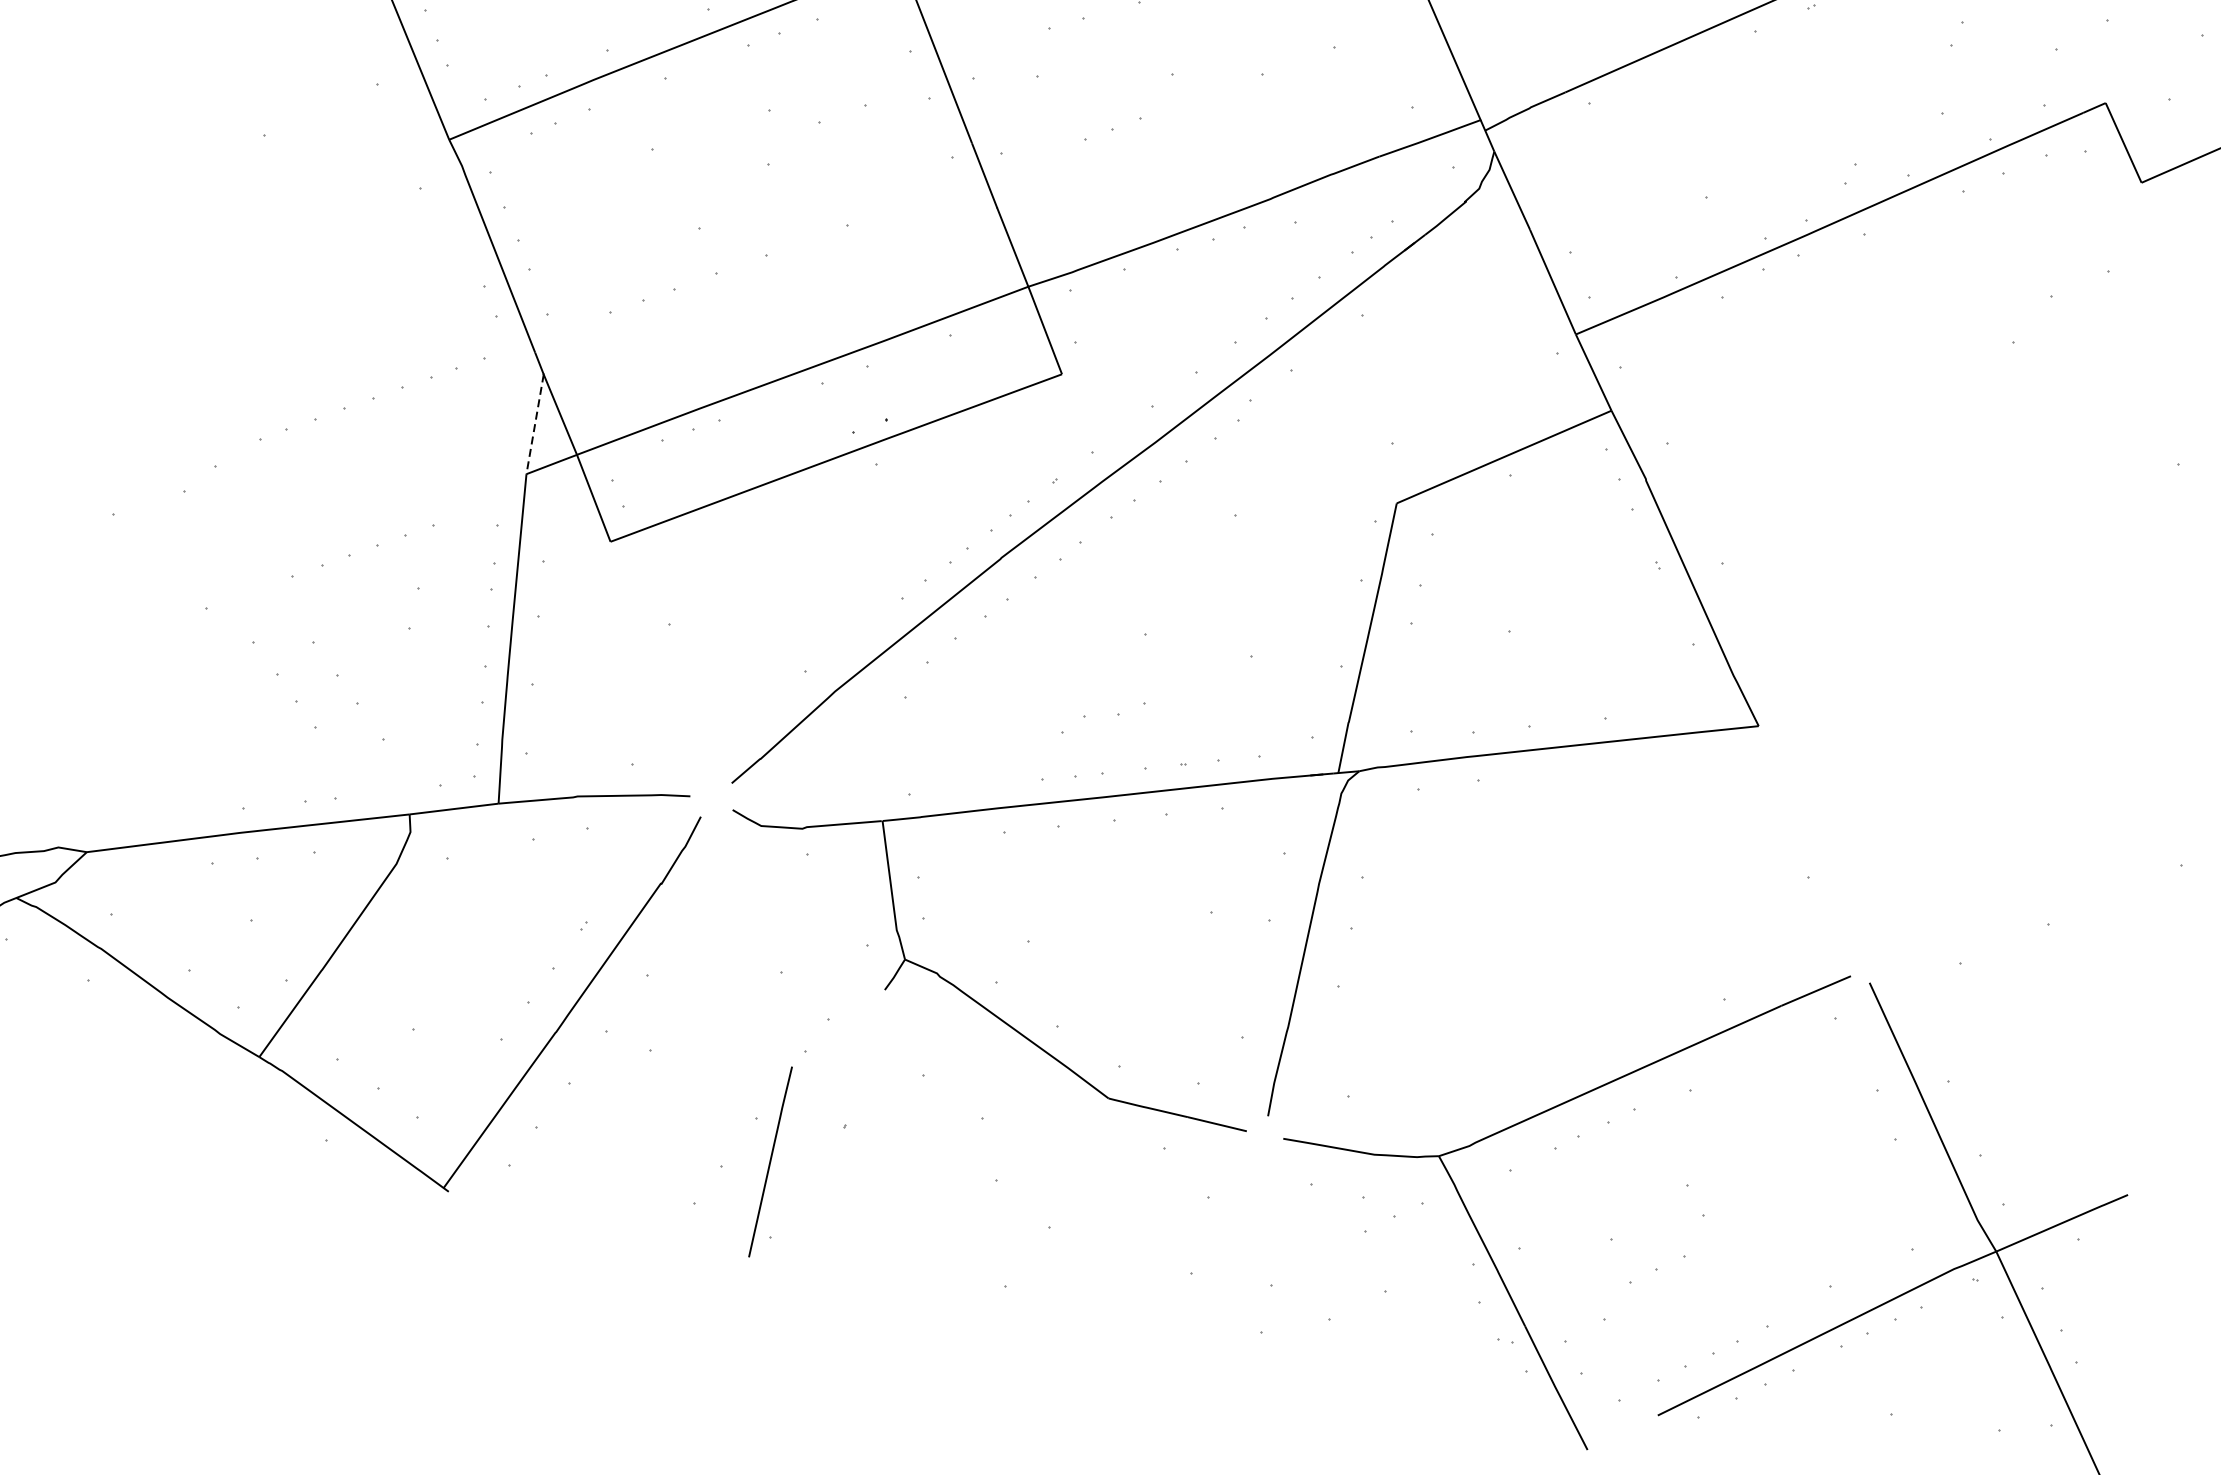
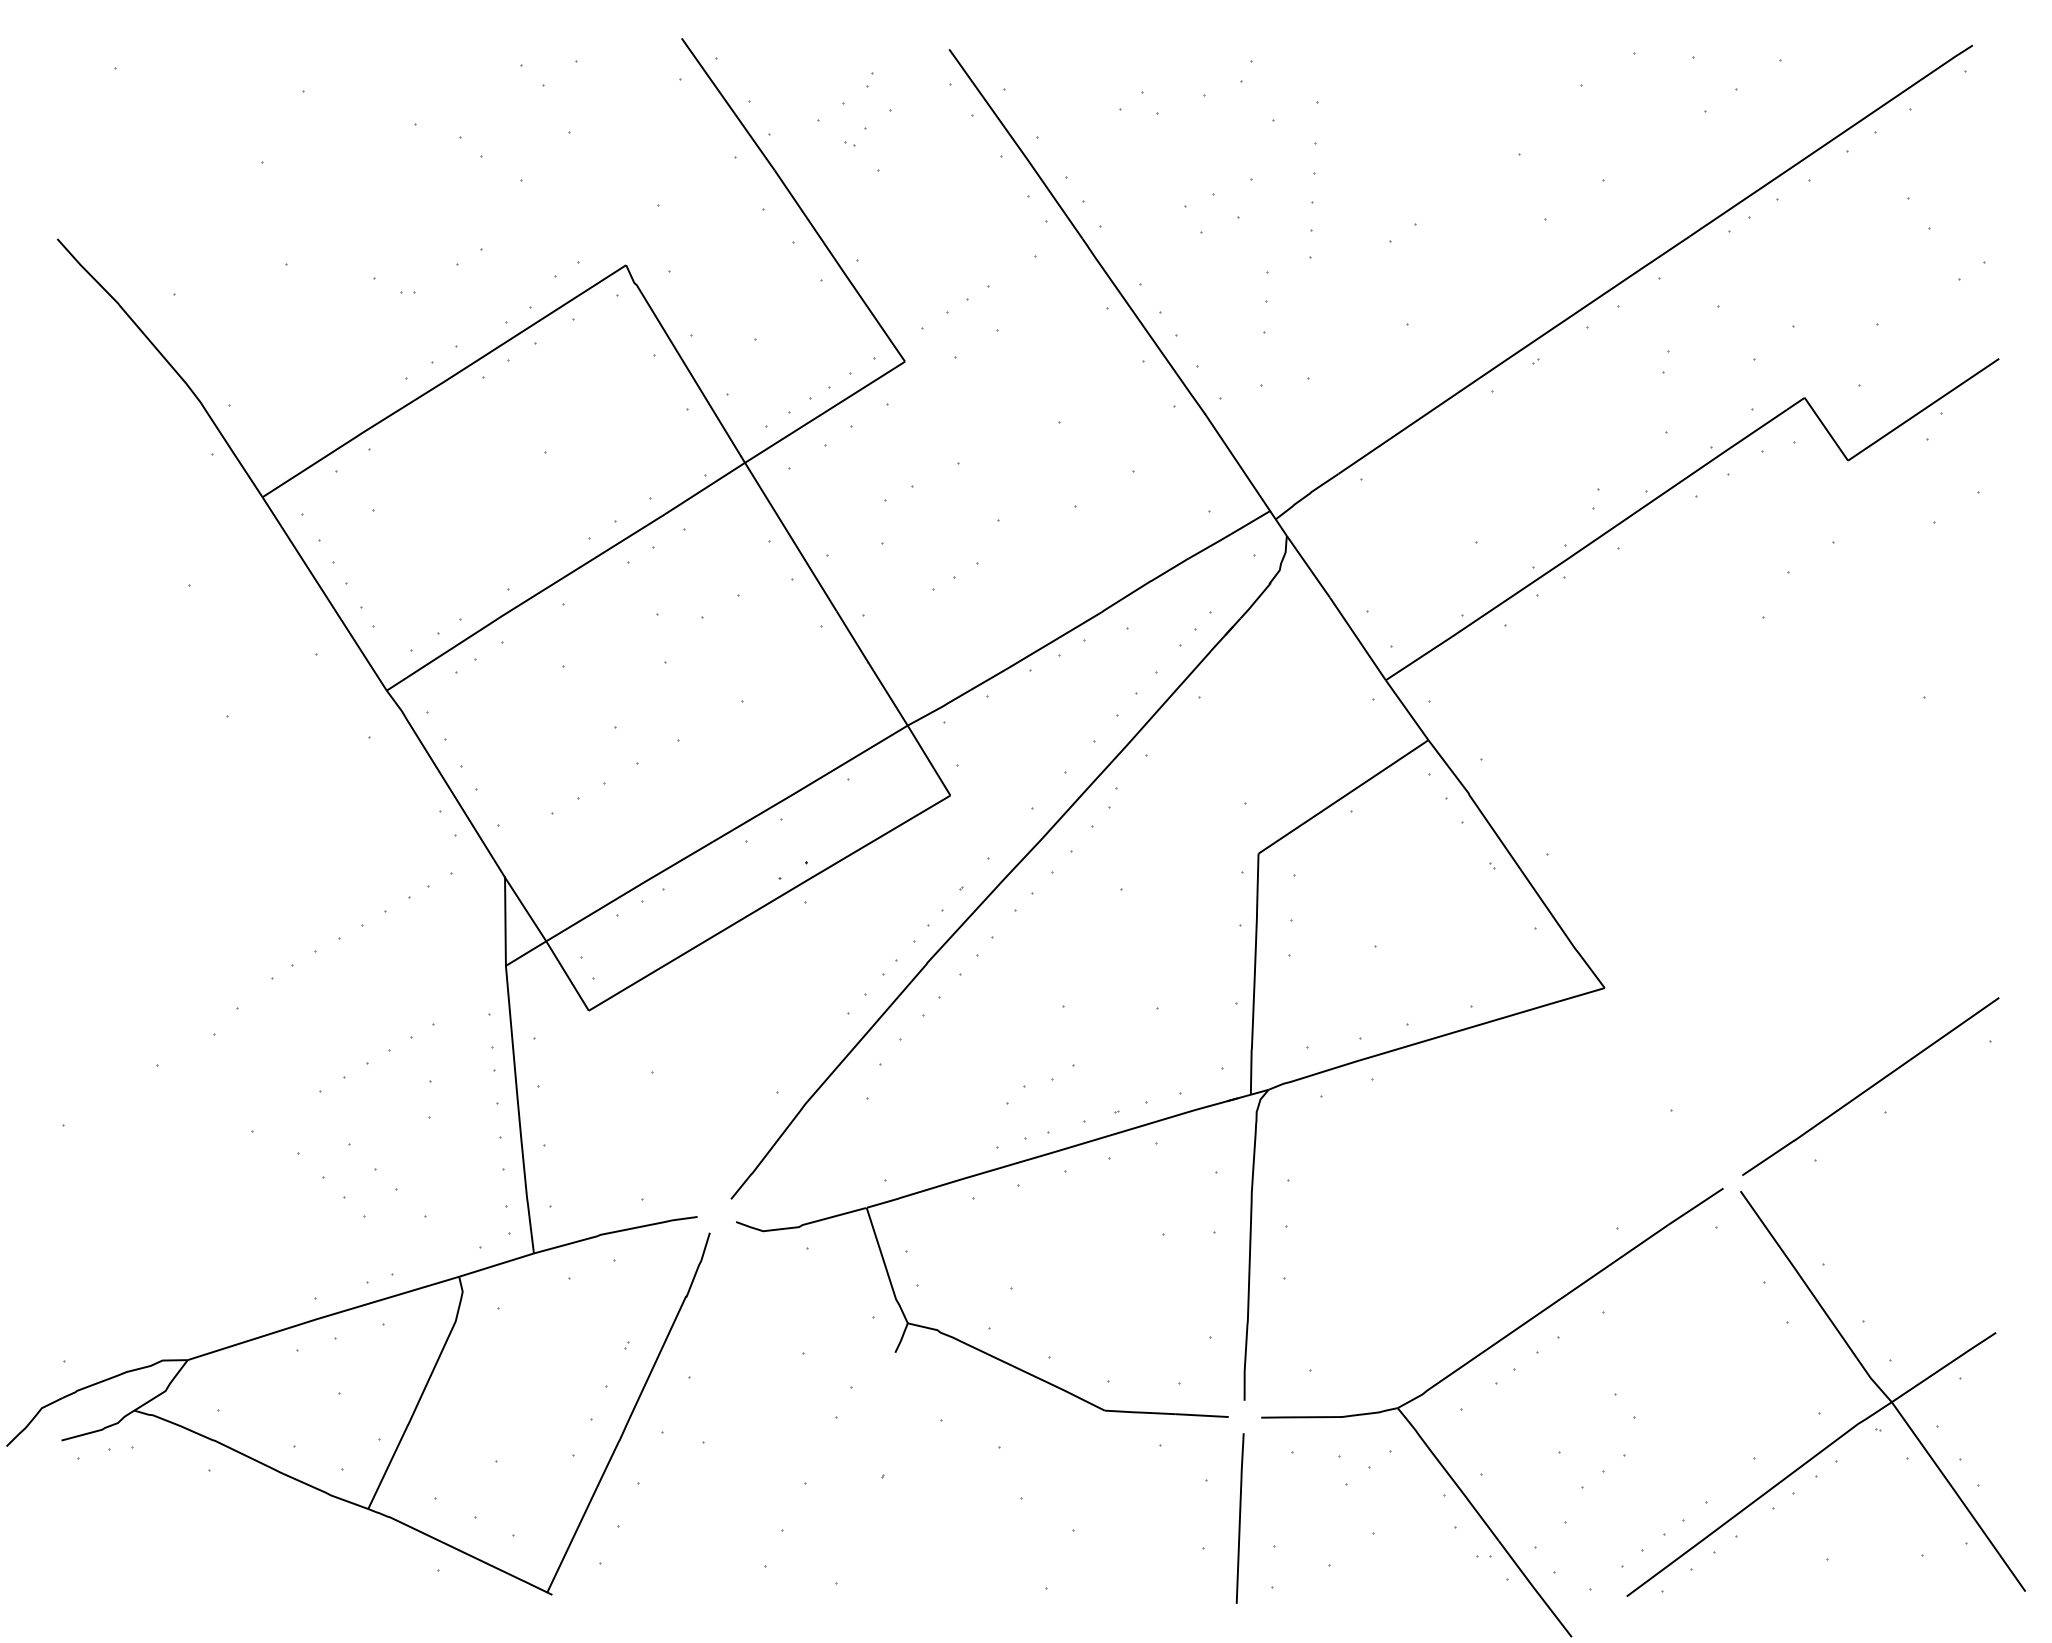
line: (534, 425) -> (505, 922), dashed -> solid
curve: (2037, 891) -> (1870, 1086), added
line: (769, 1161) -> (1239, 1518), moved

